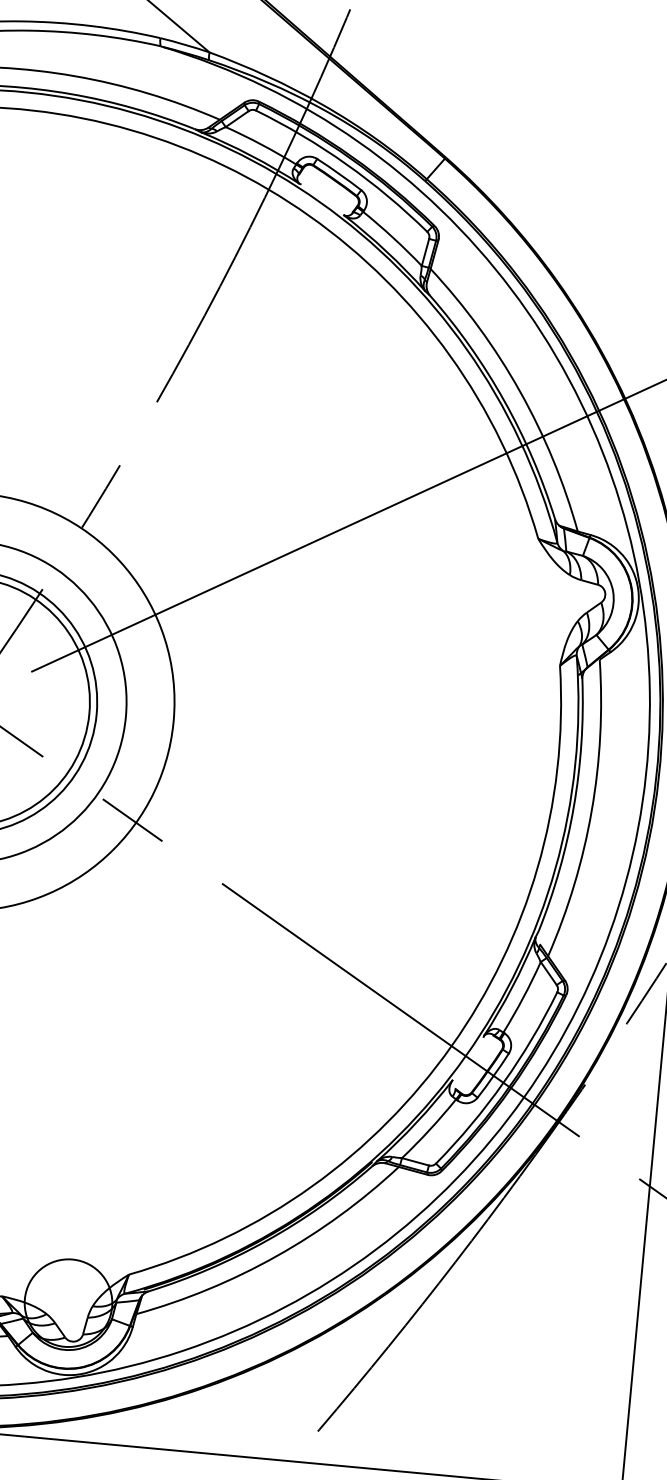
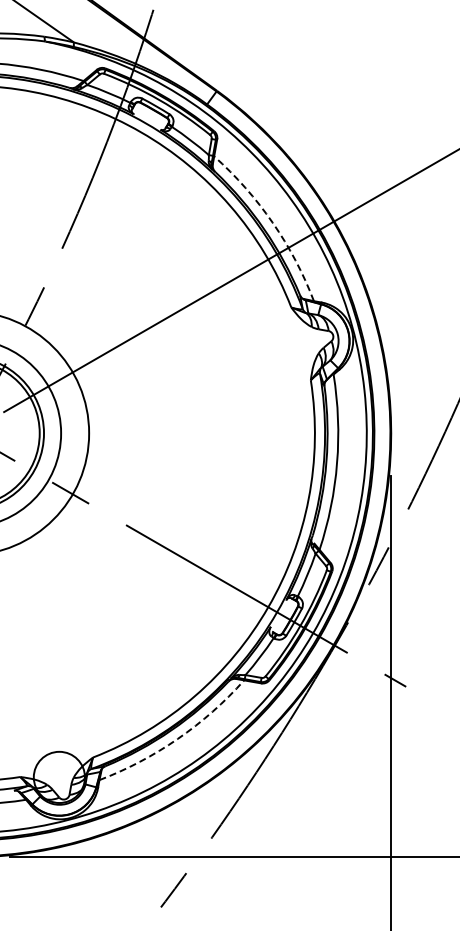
arc: (519, 390) -> (272, 222), solid -> dashed
arc: (276, 1255) -> (177, 738), solid -> dashed

